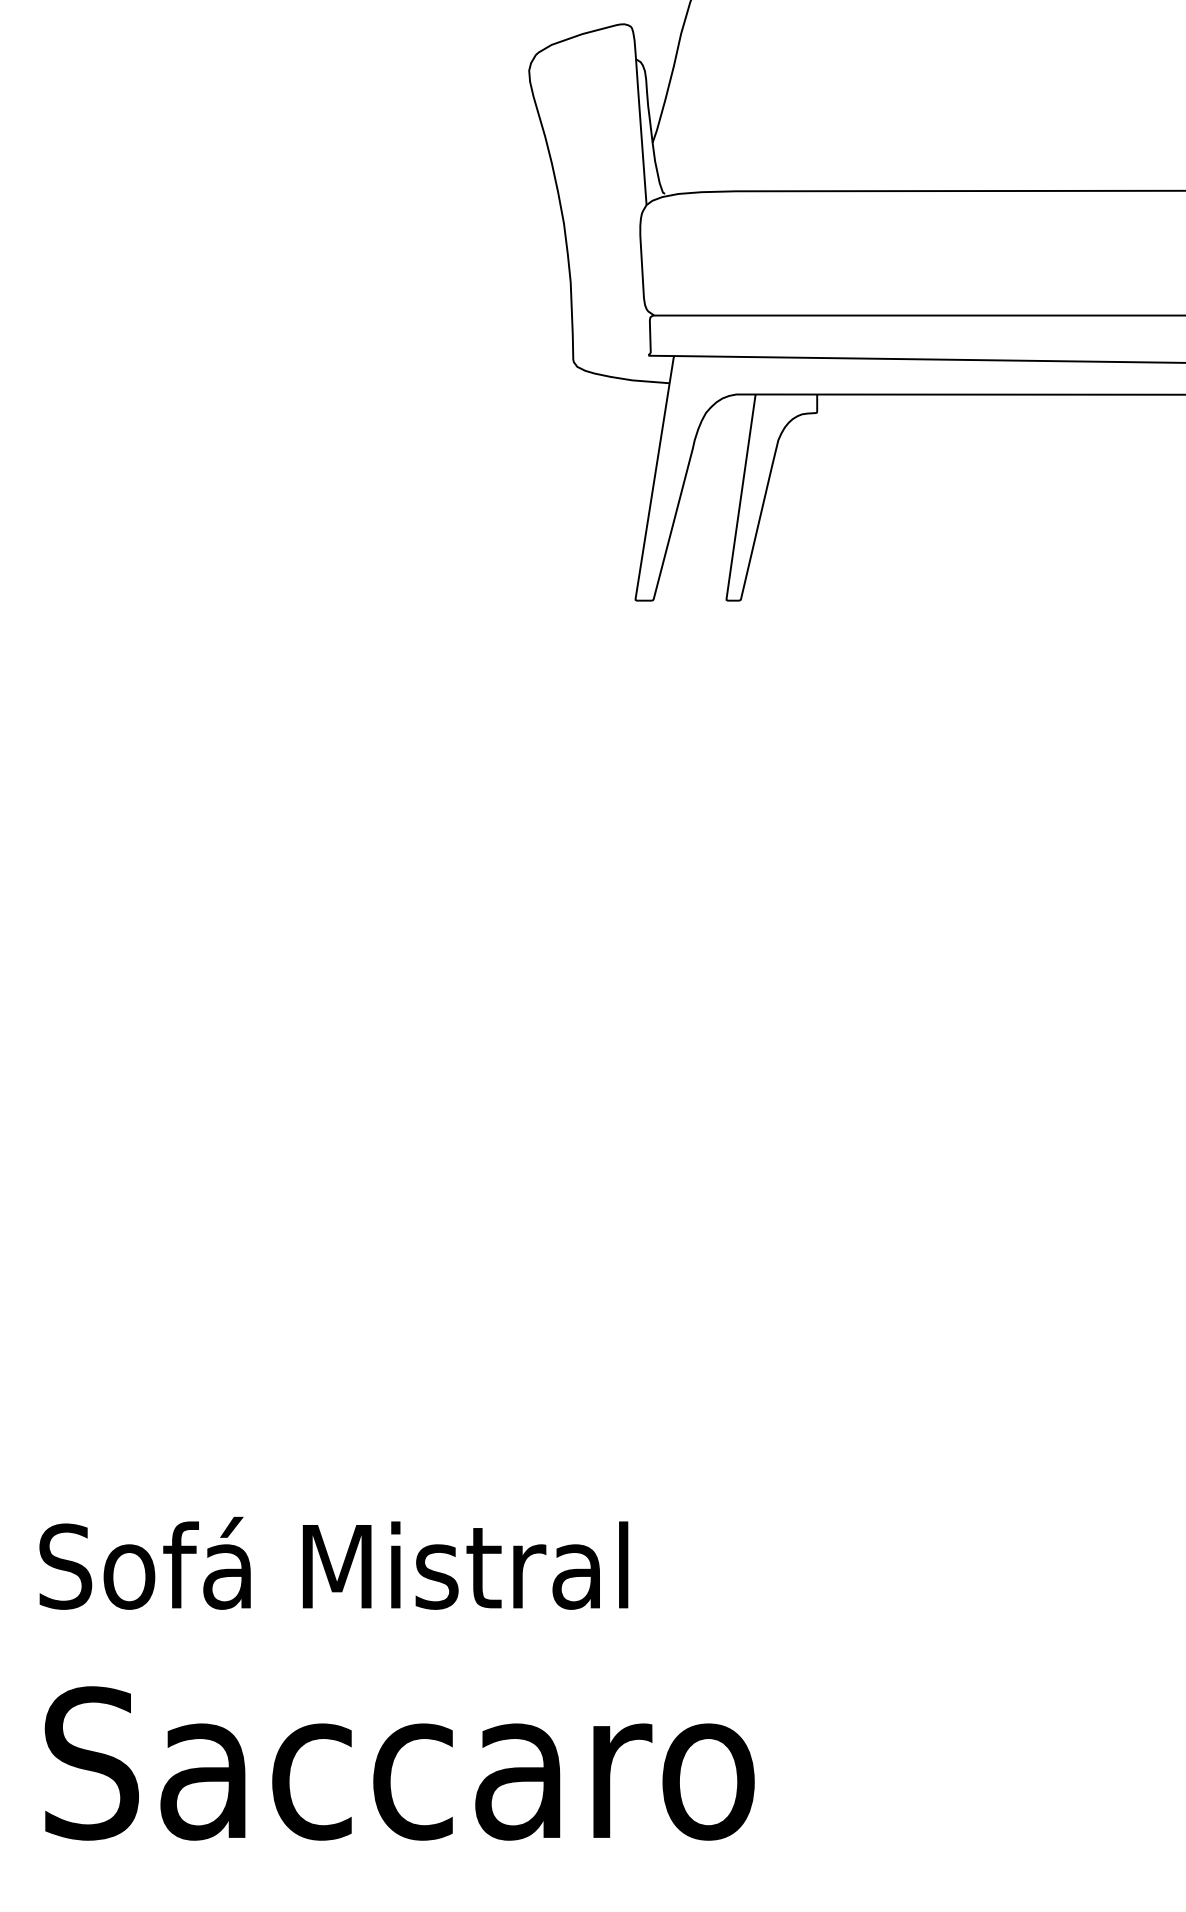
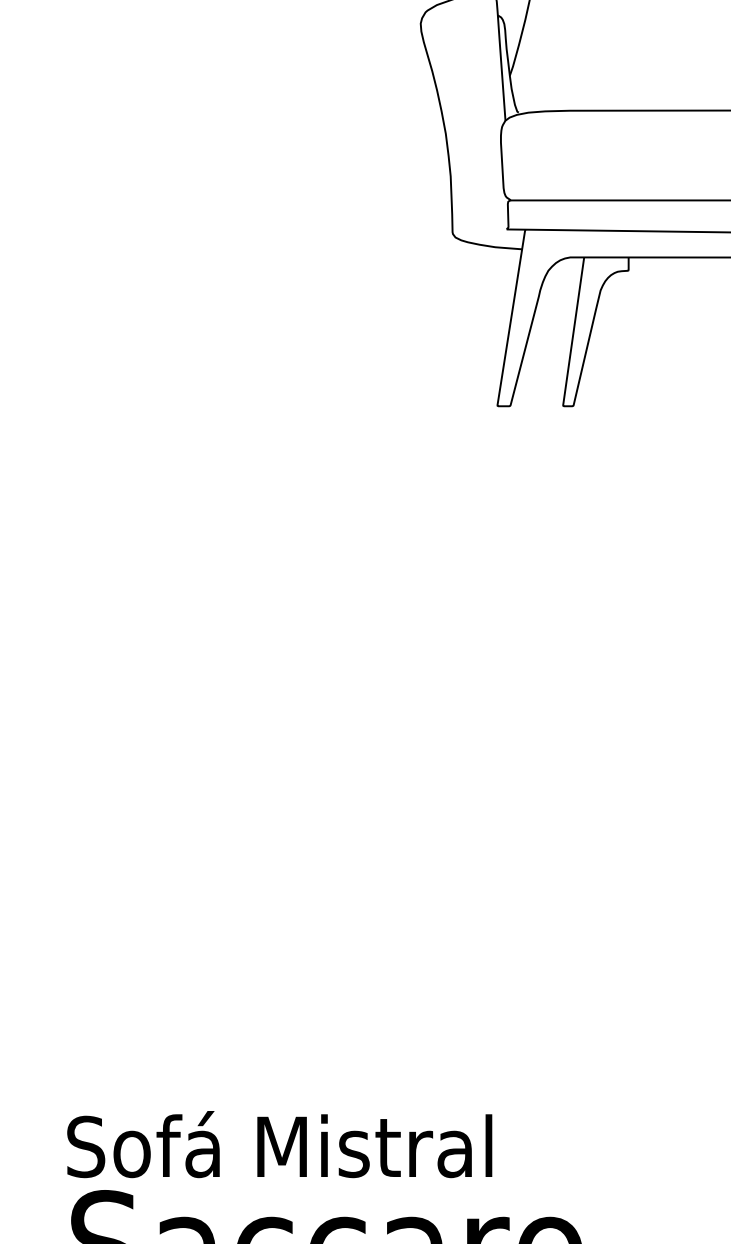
text: (333, 1562) -> (279, 1143), moved

